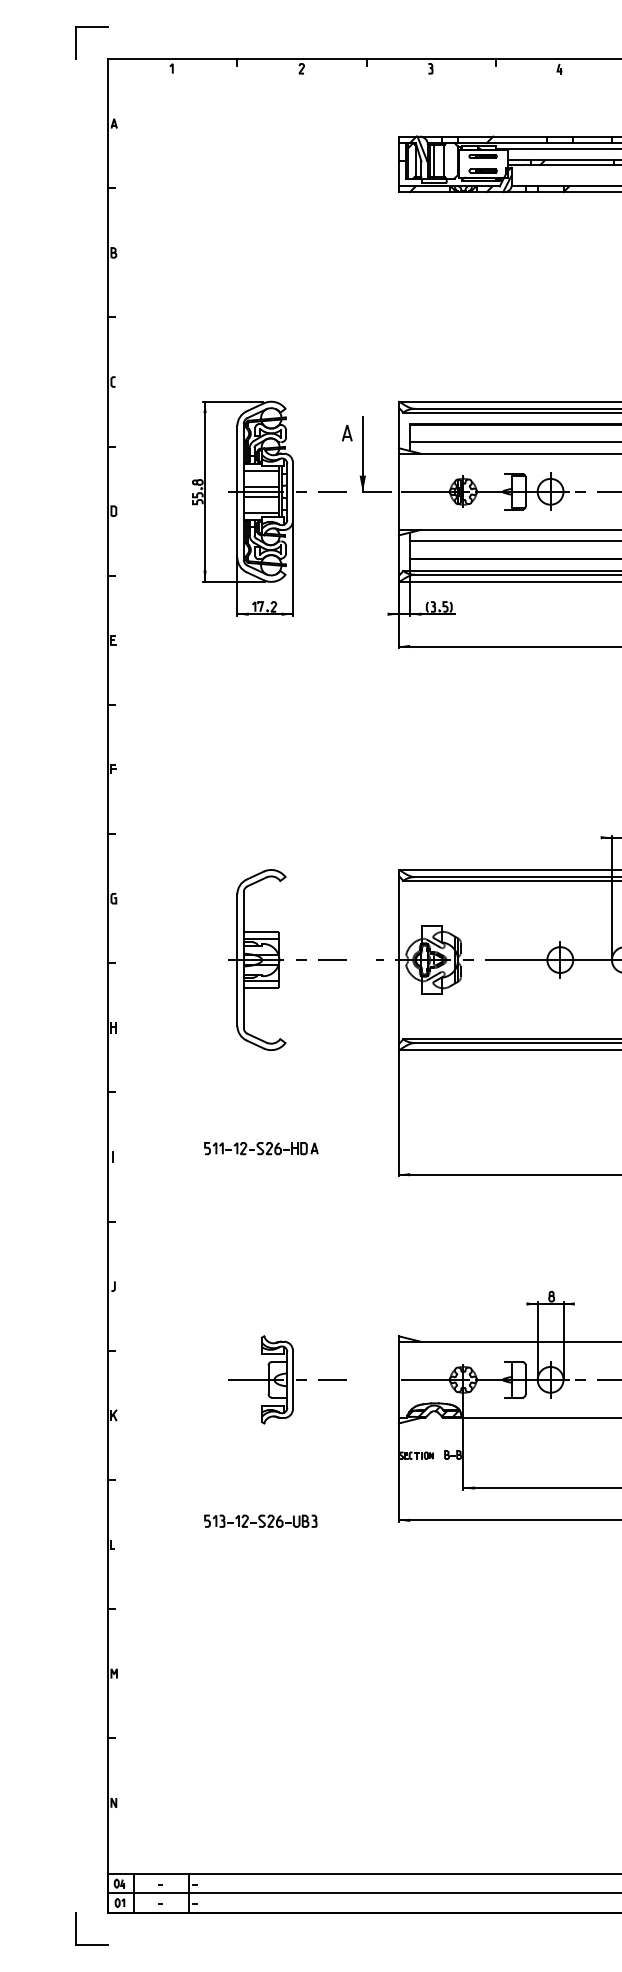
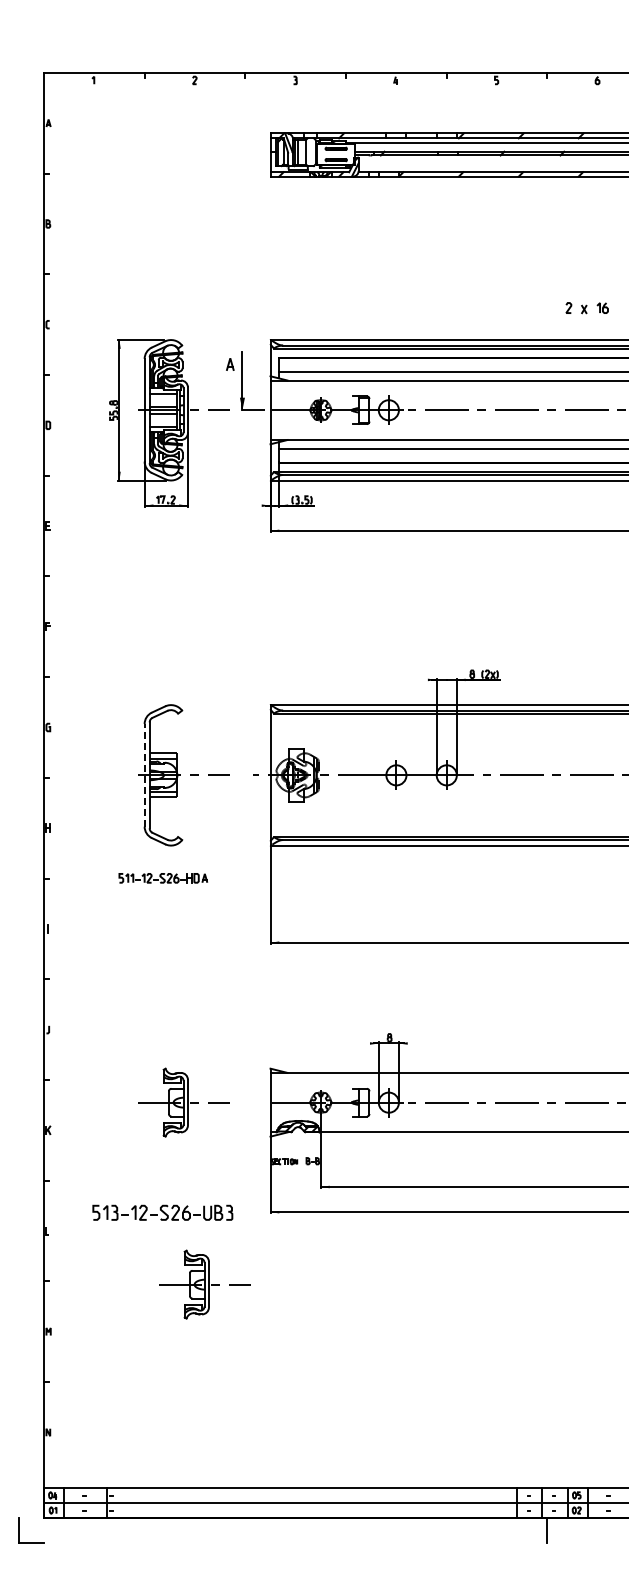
part: (92, 27) -> (31, 48), removed
line: (237, 958) -> (144, 774), solid -> dashed
part: (261, 1148) -> (163, 878), moved
part: (260, 1520) -> (162, 1212), size x1.6
part: (314, 1613) -> (204, 1284), added

